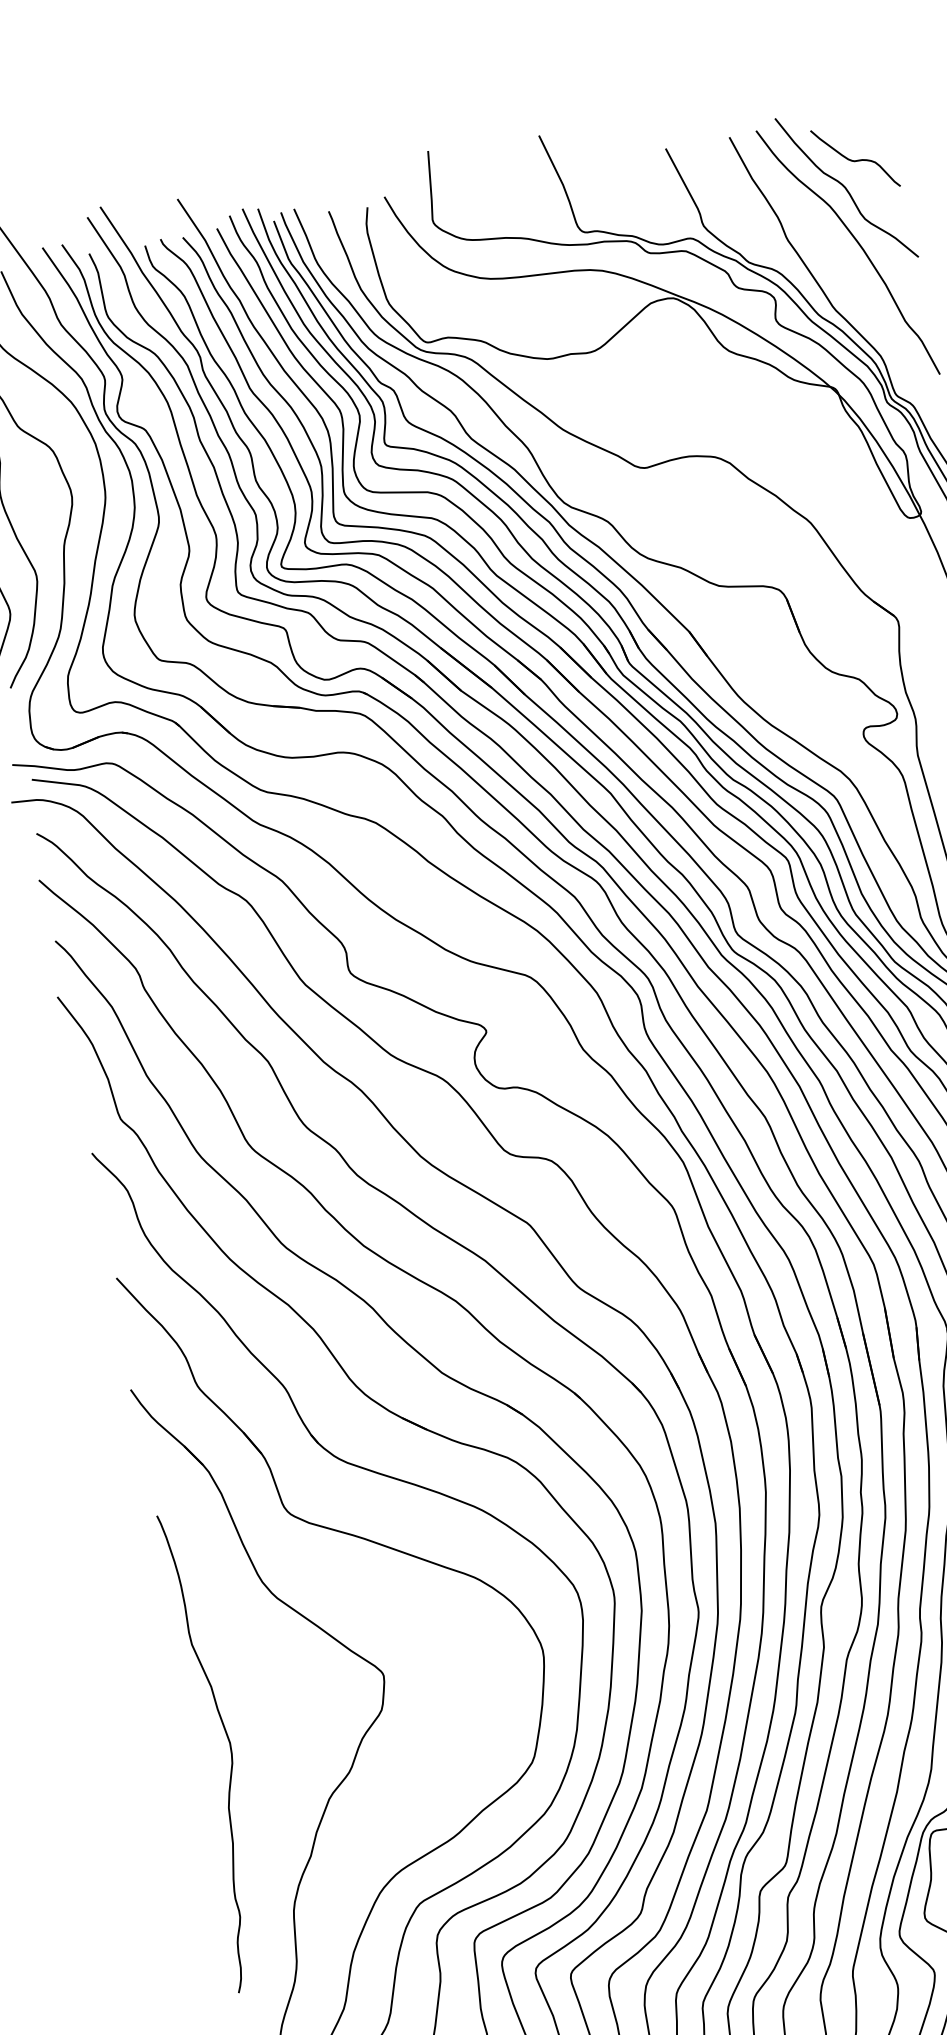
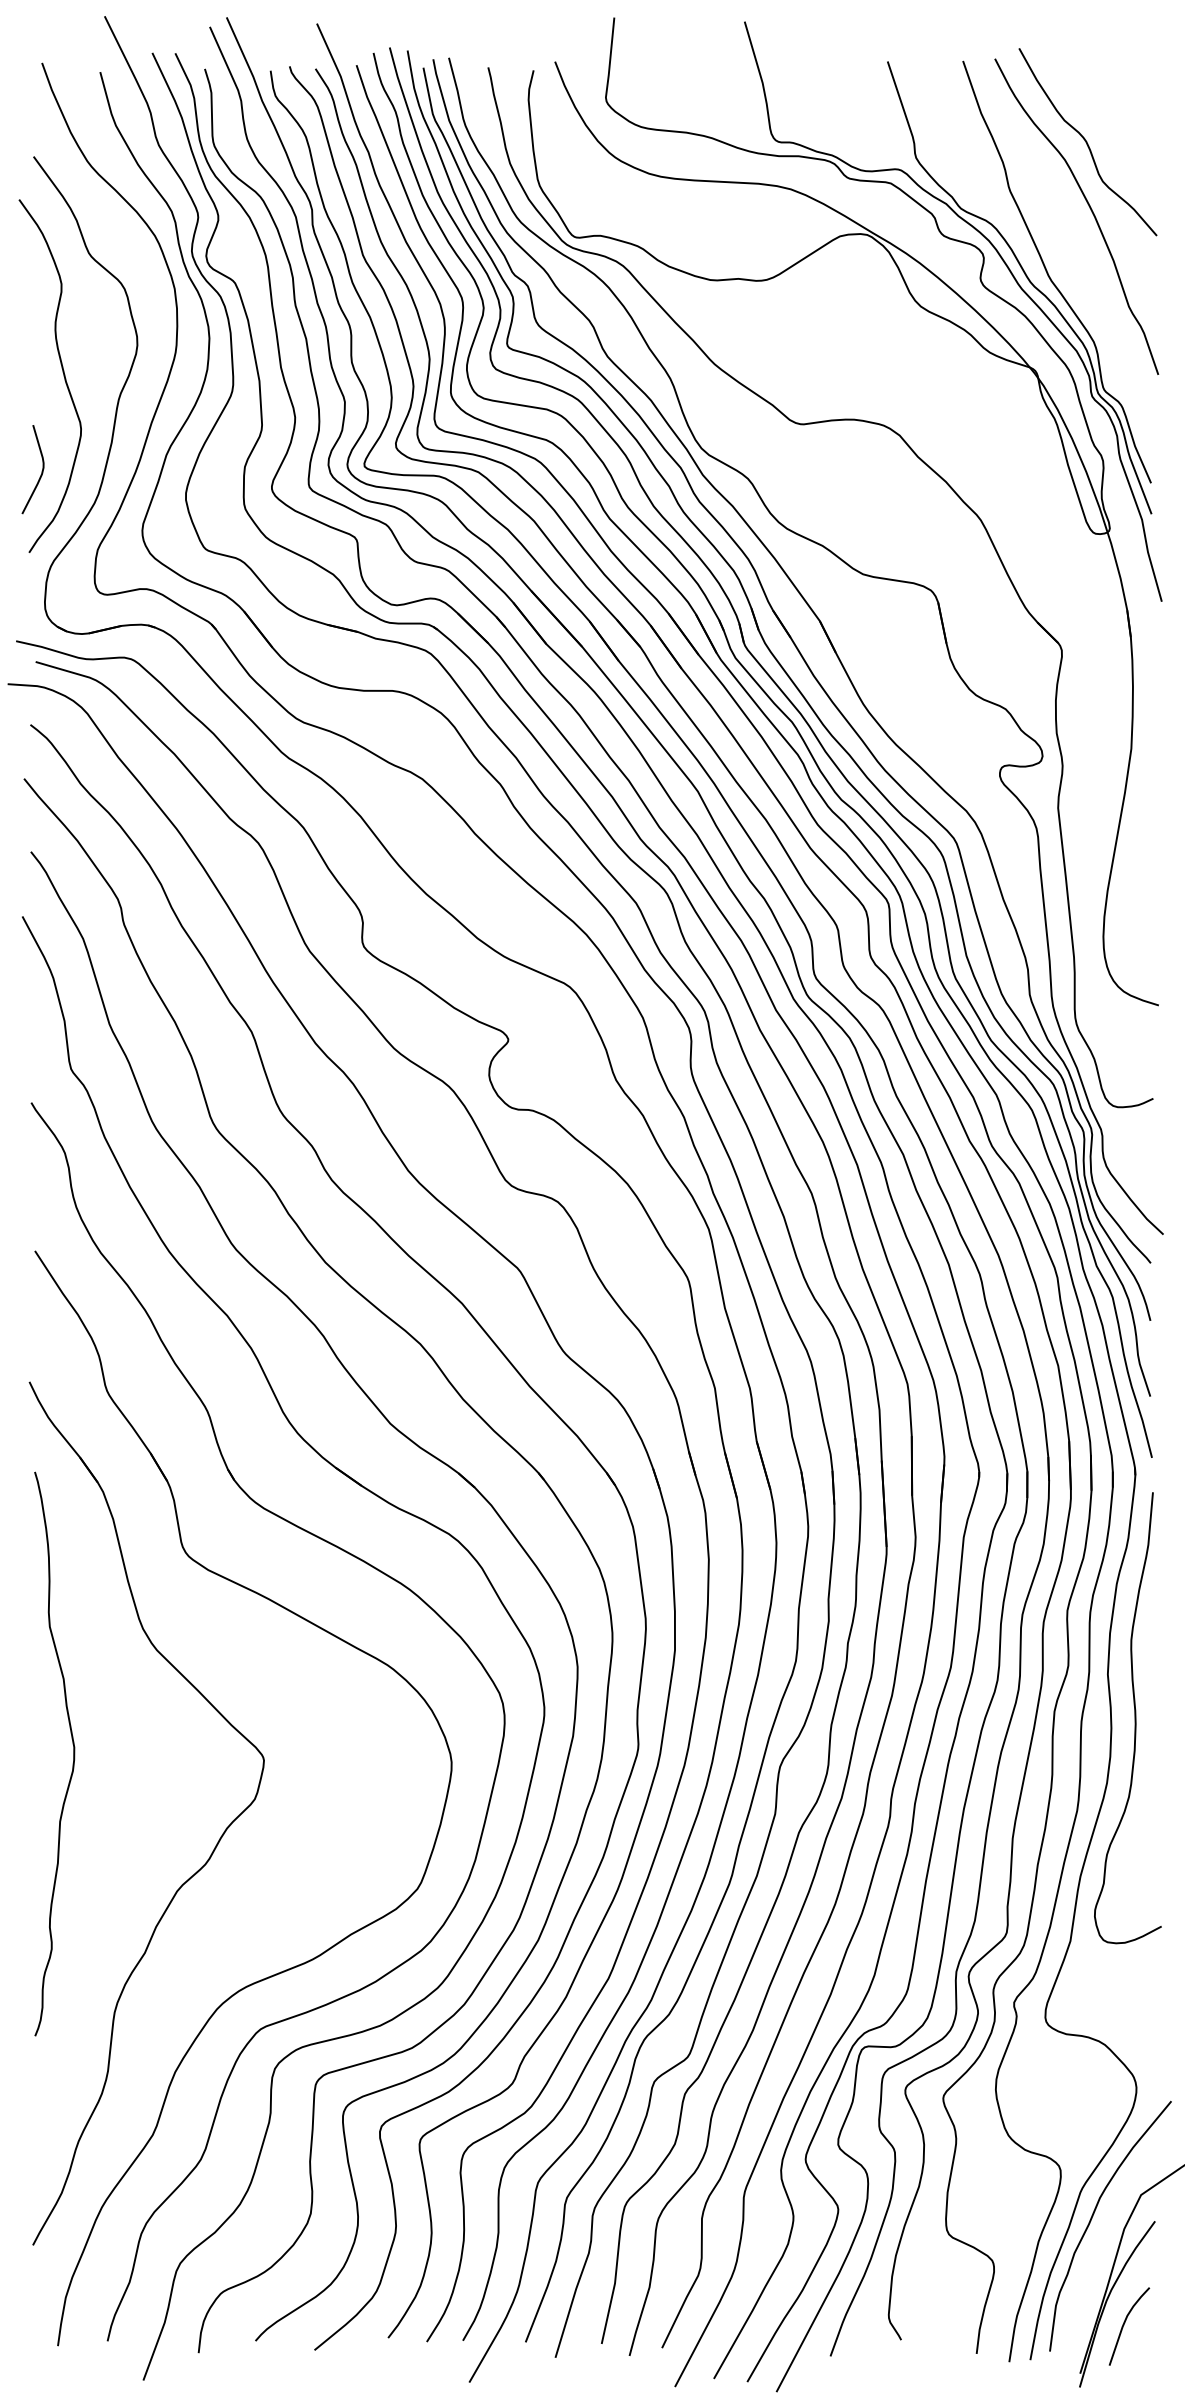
curve: (855, 160) -> (1103, 112), removed
curve: (230, 1748) -> (73, 1753), moved

